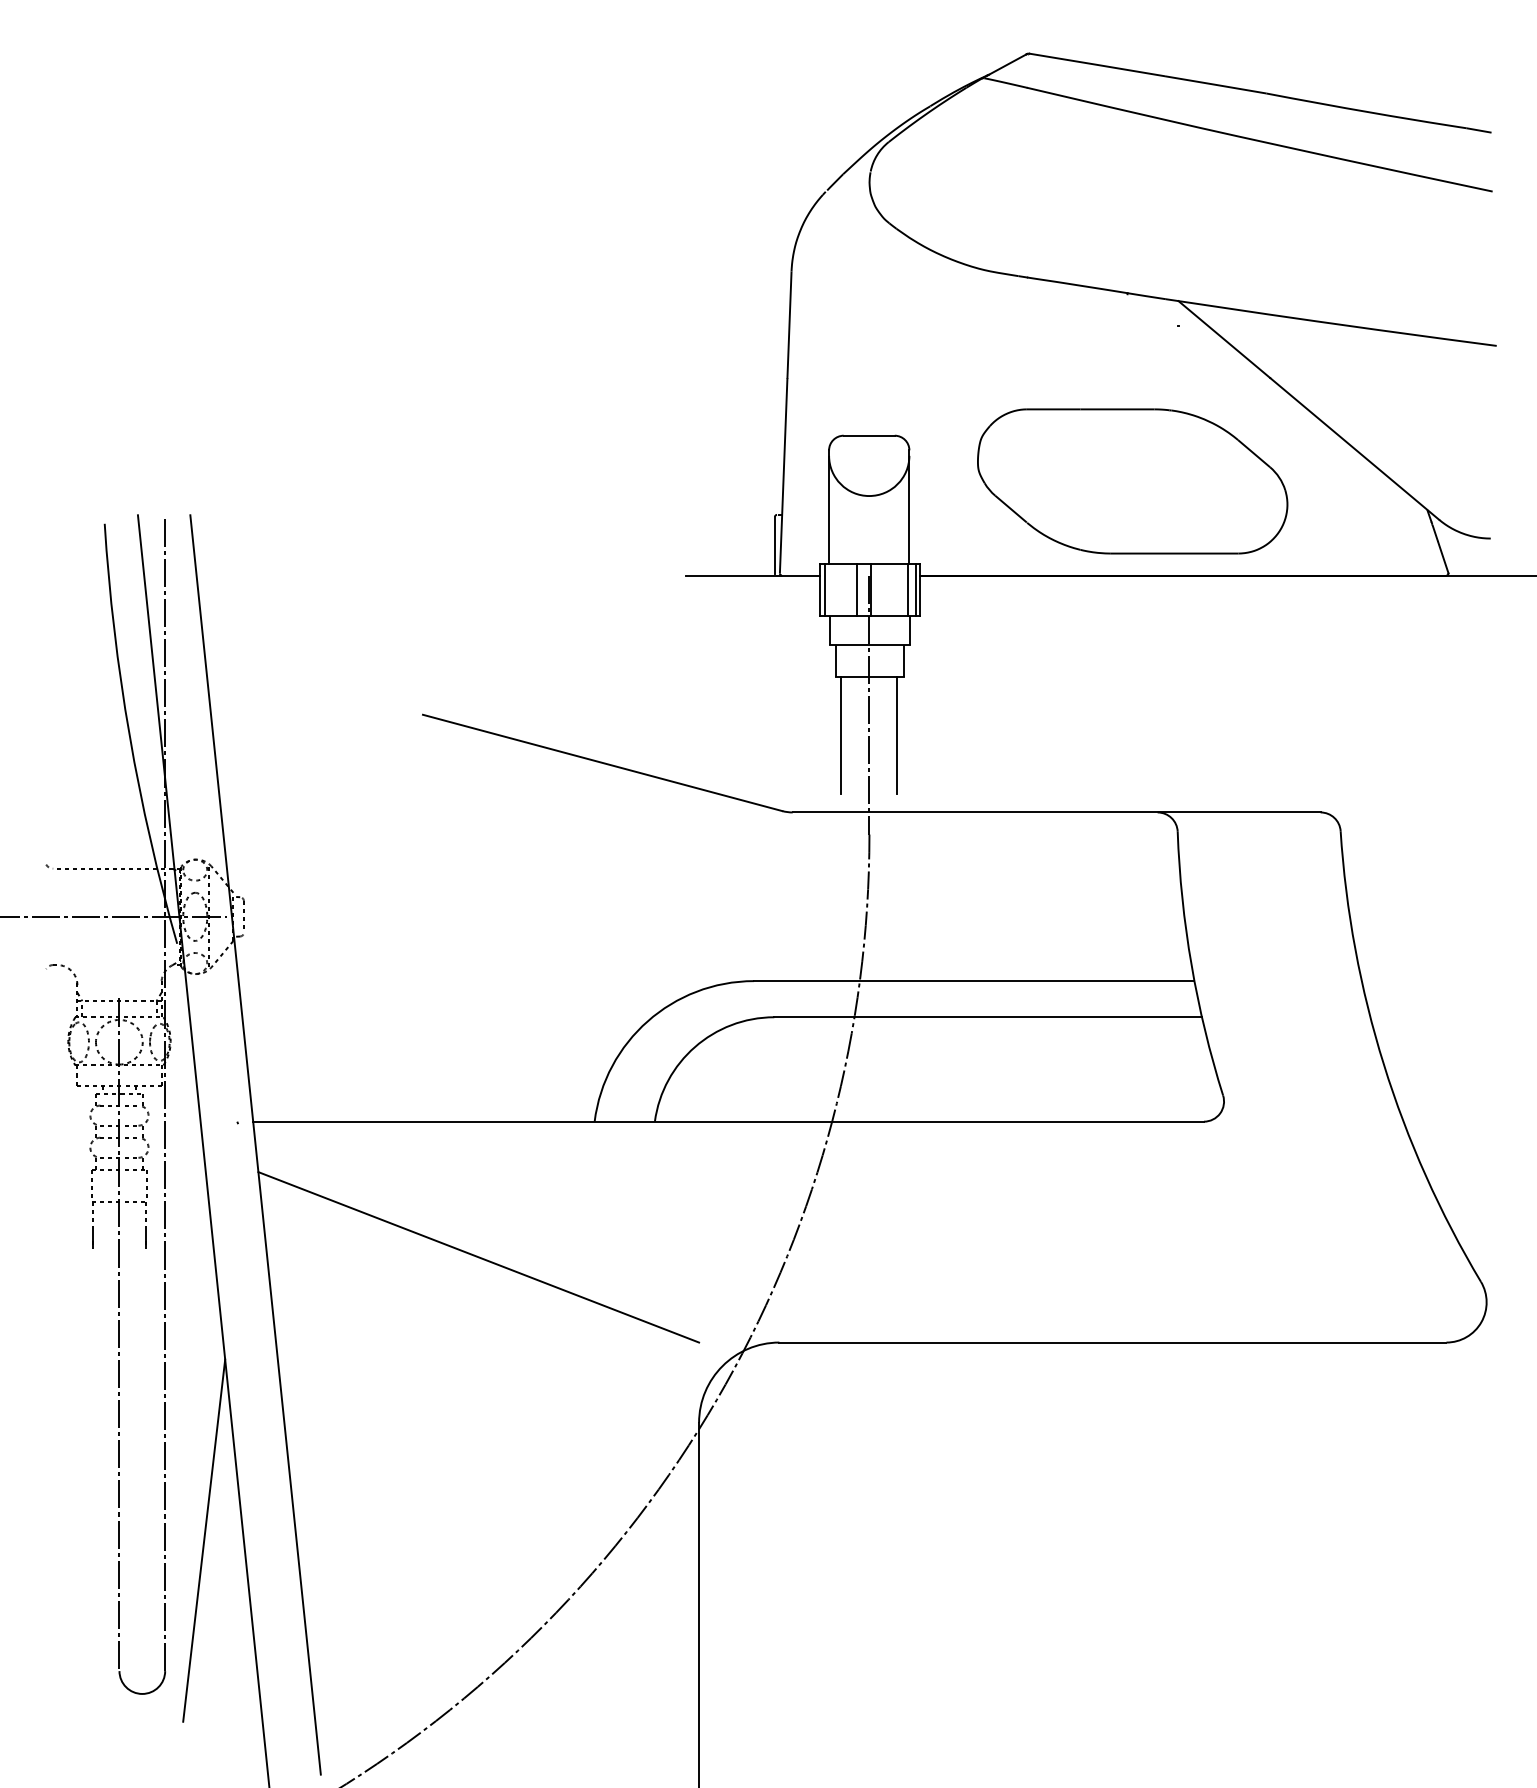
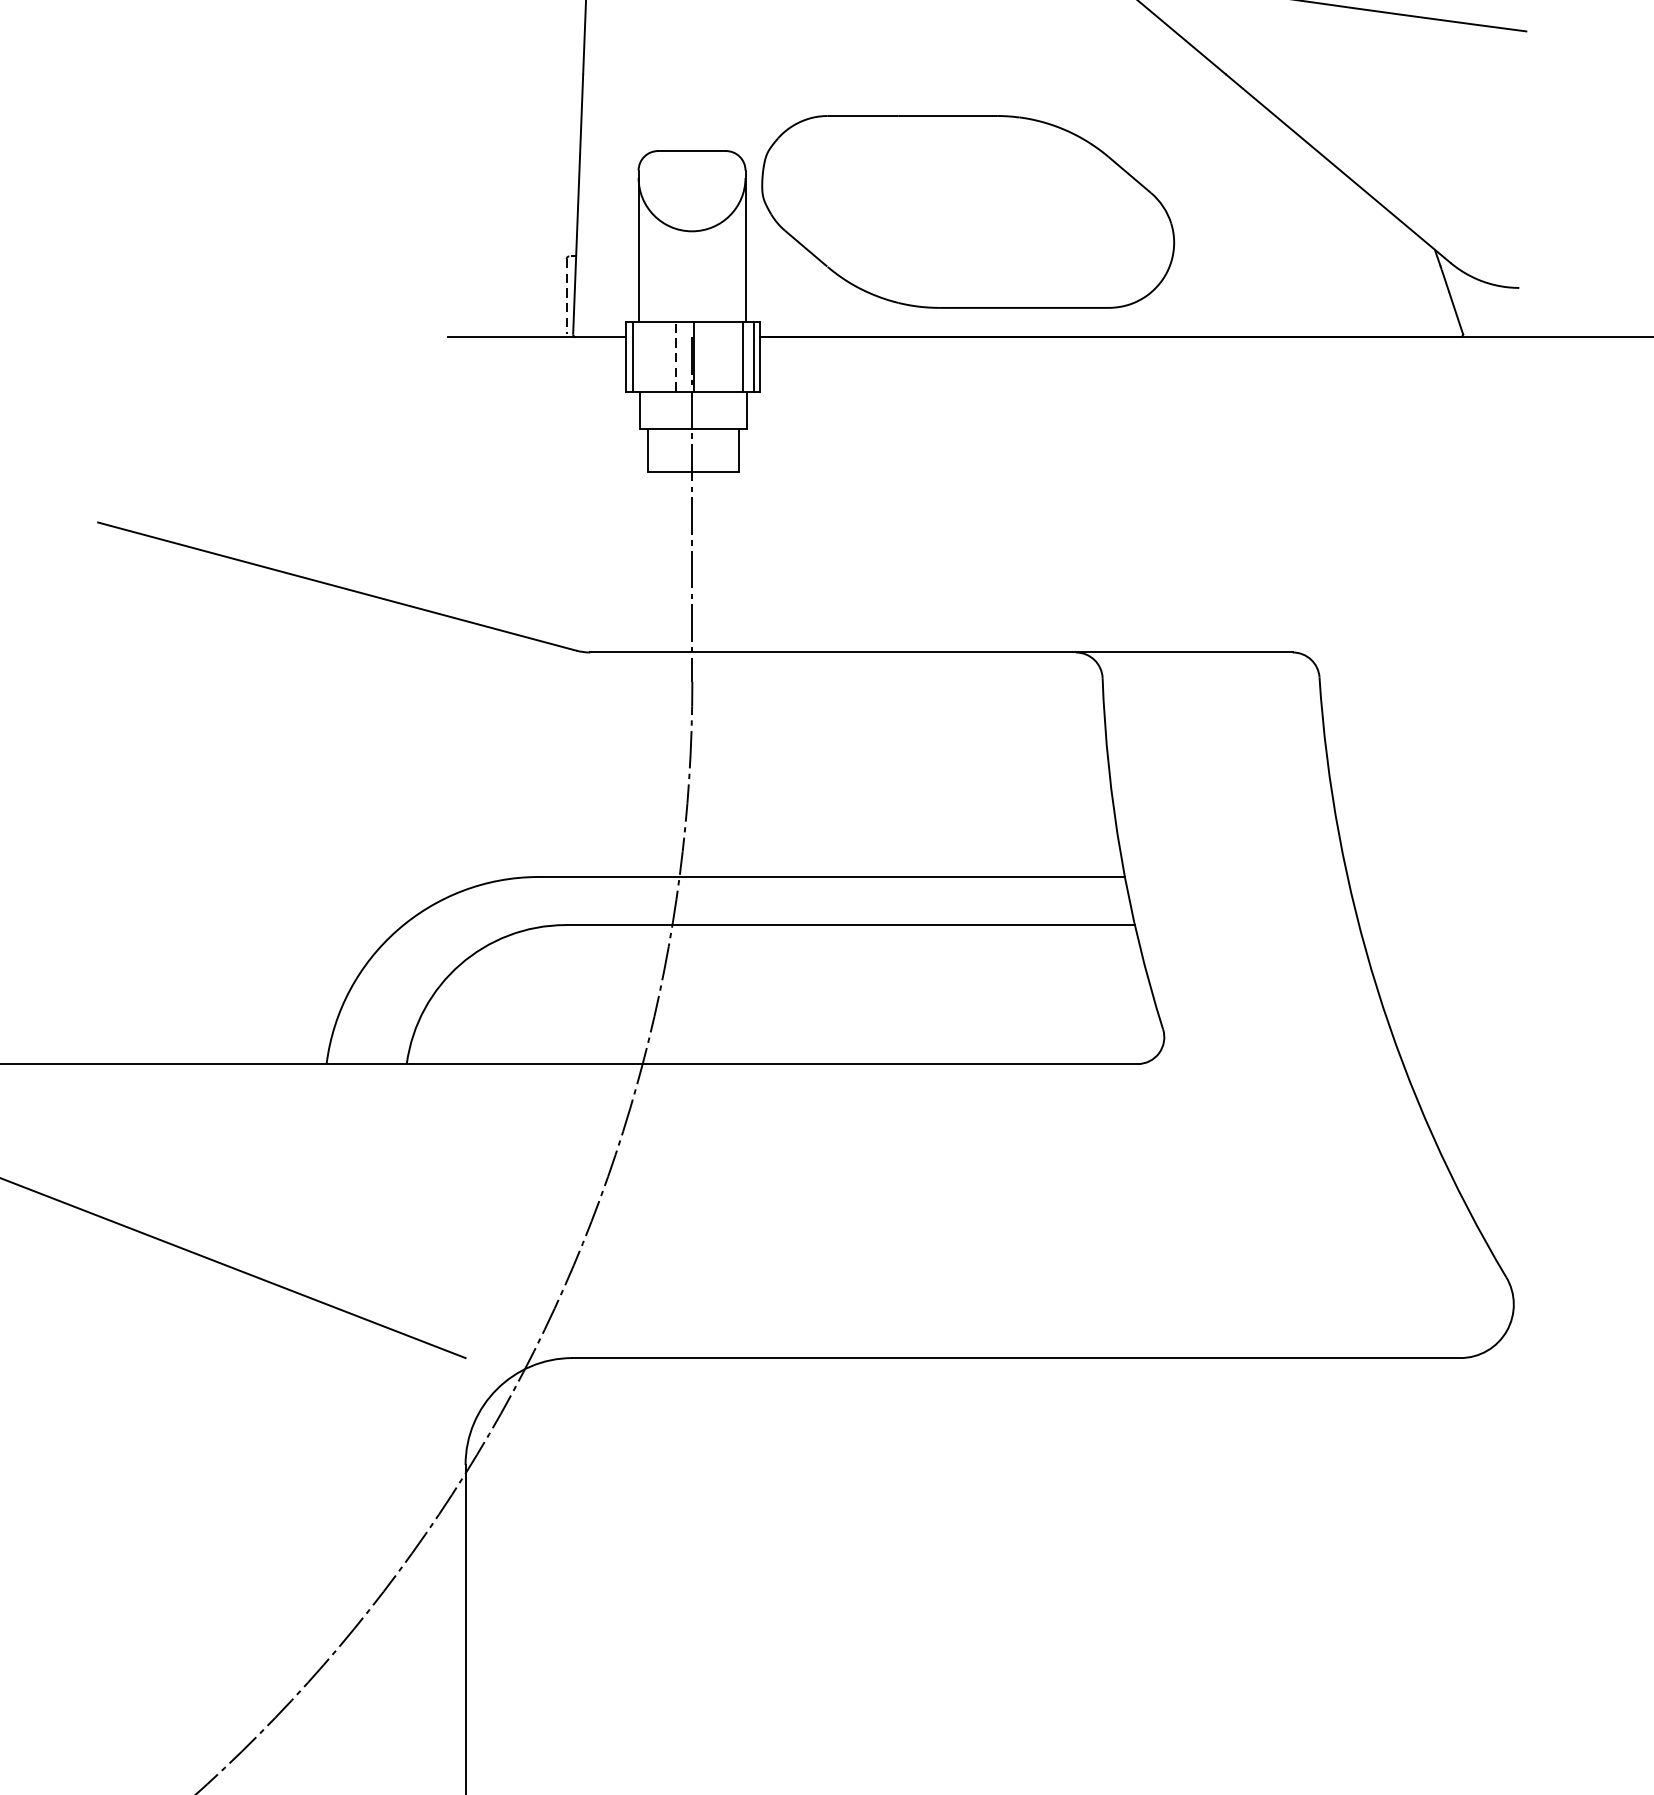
part: (1132, 481) -> (967, 211), moved
line: (775, 545) -> (567, 297), solid -> dashed
line: (857, 589) -> (676, 355), solid -> dashed
line: (841, 735) -> (655, 550), removed
line: (897, 735) -> (729, 550), removed

